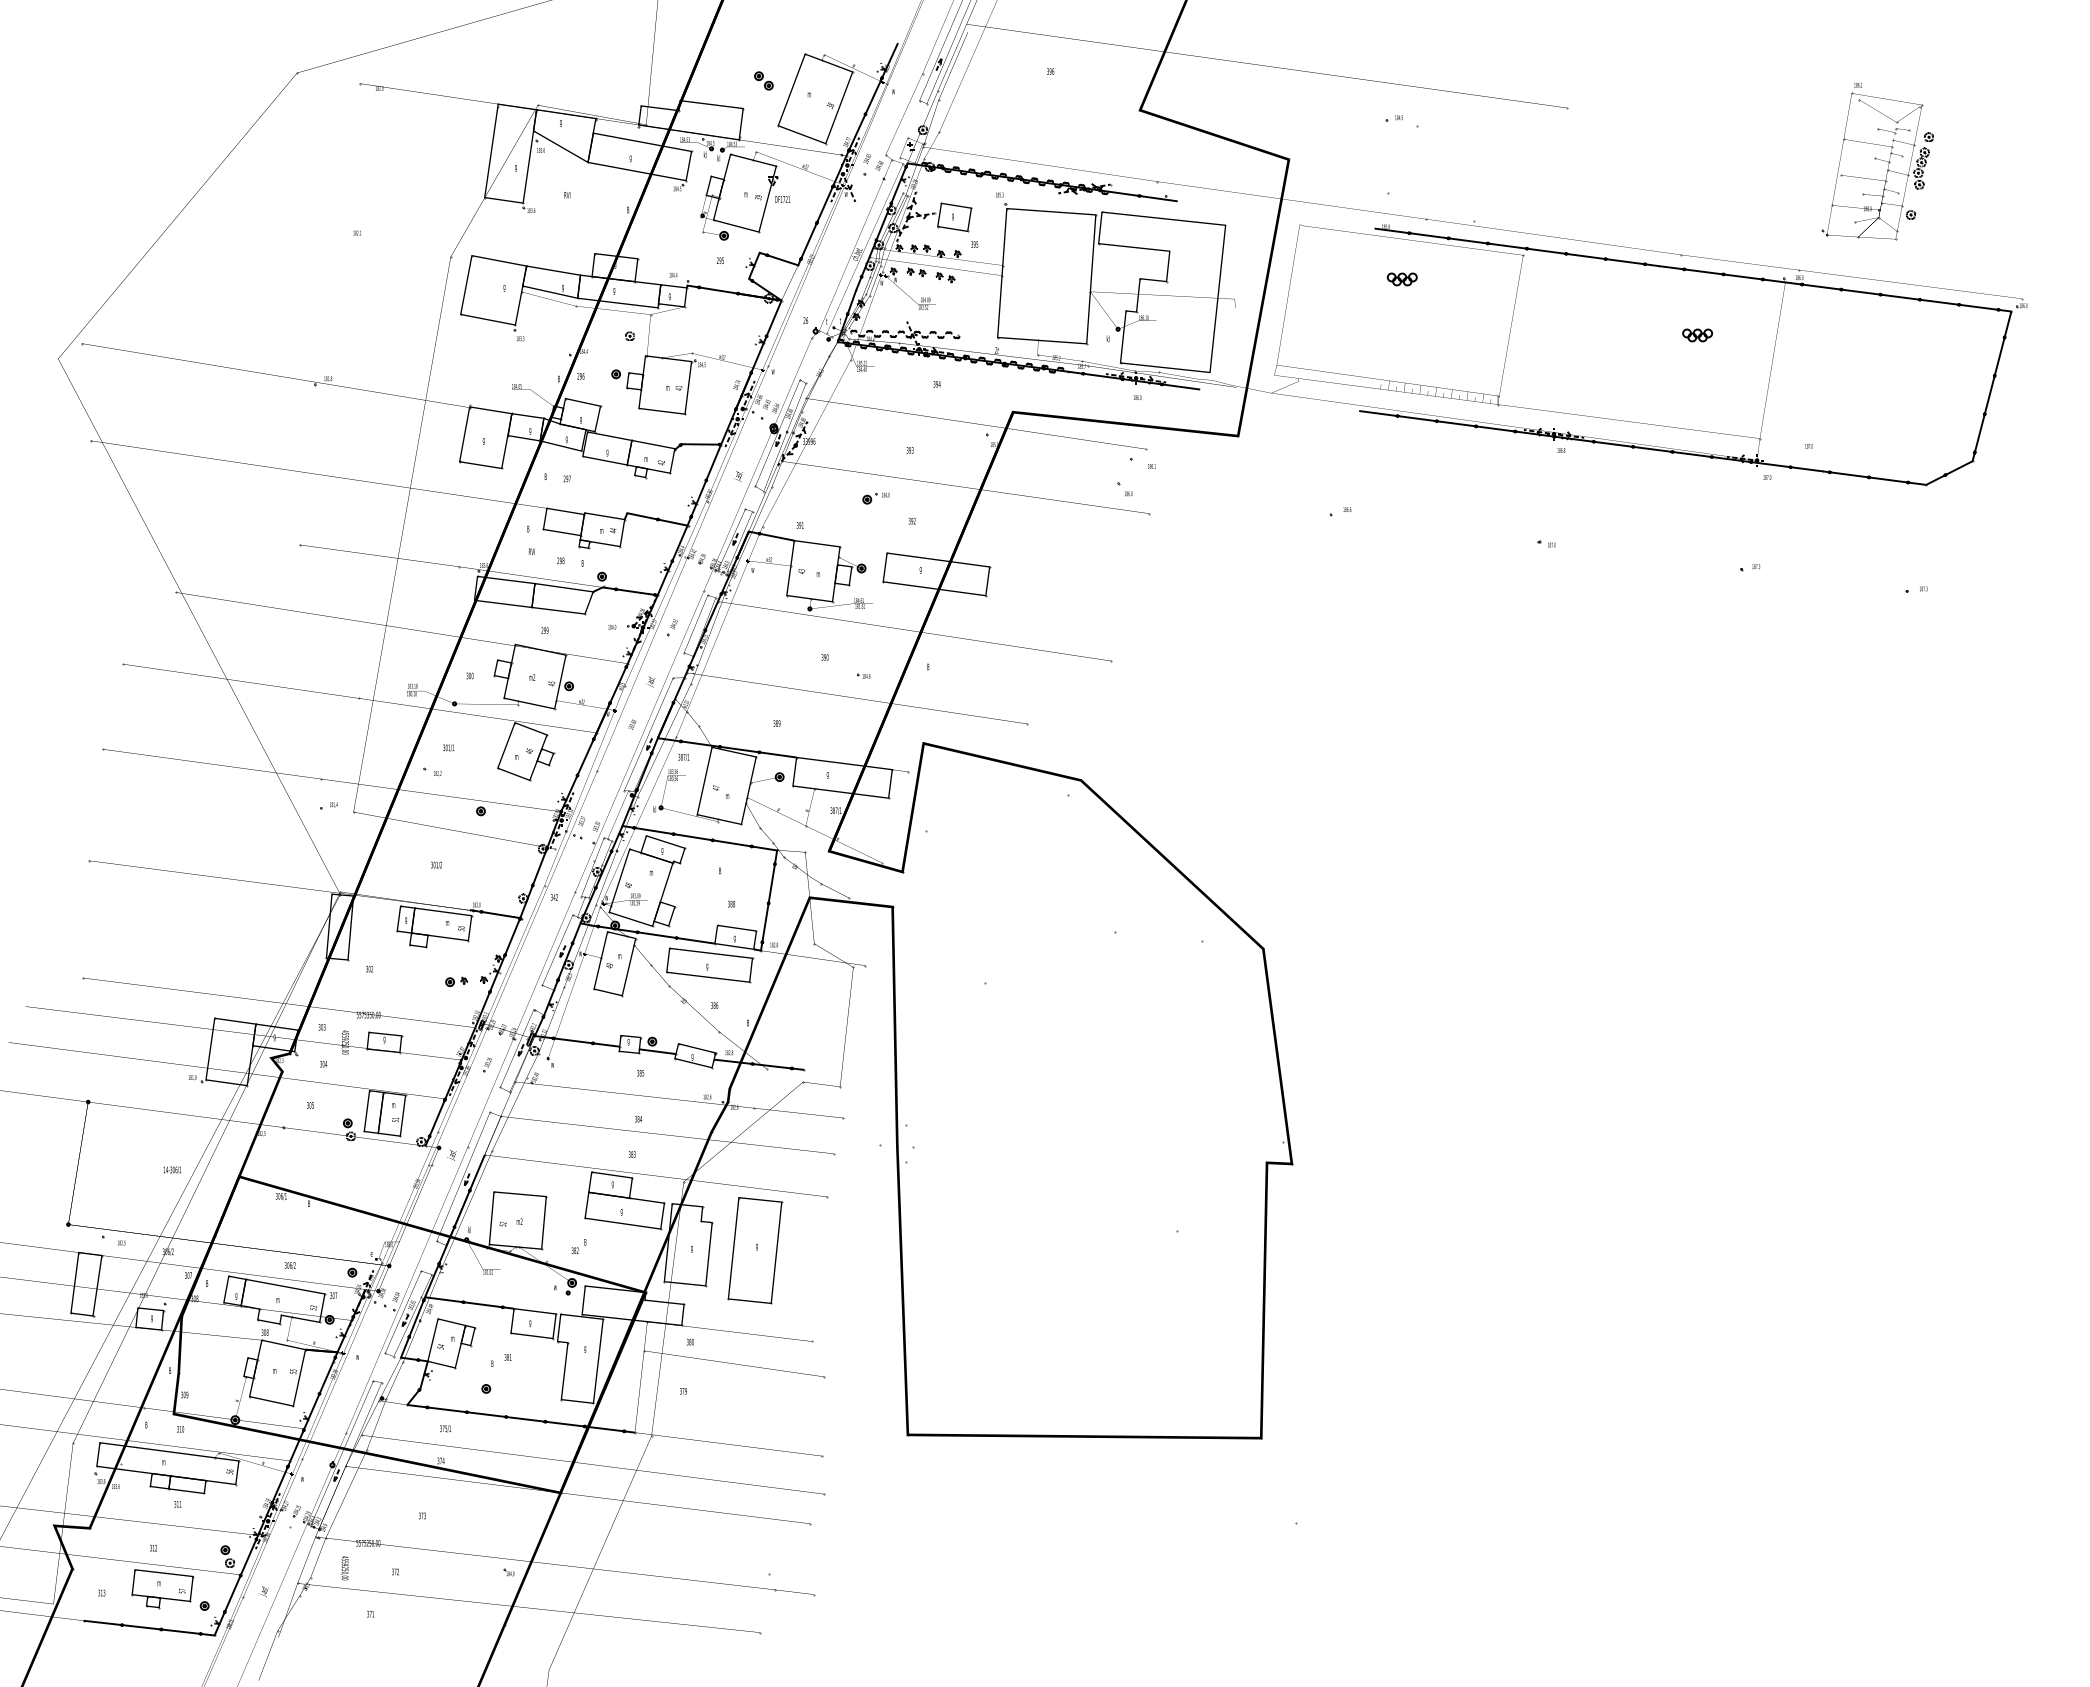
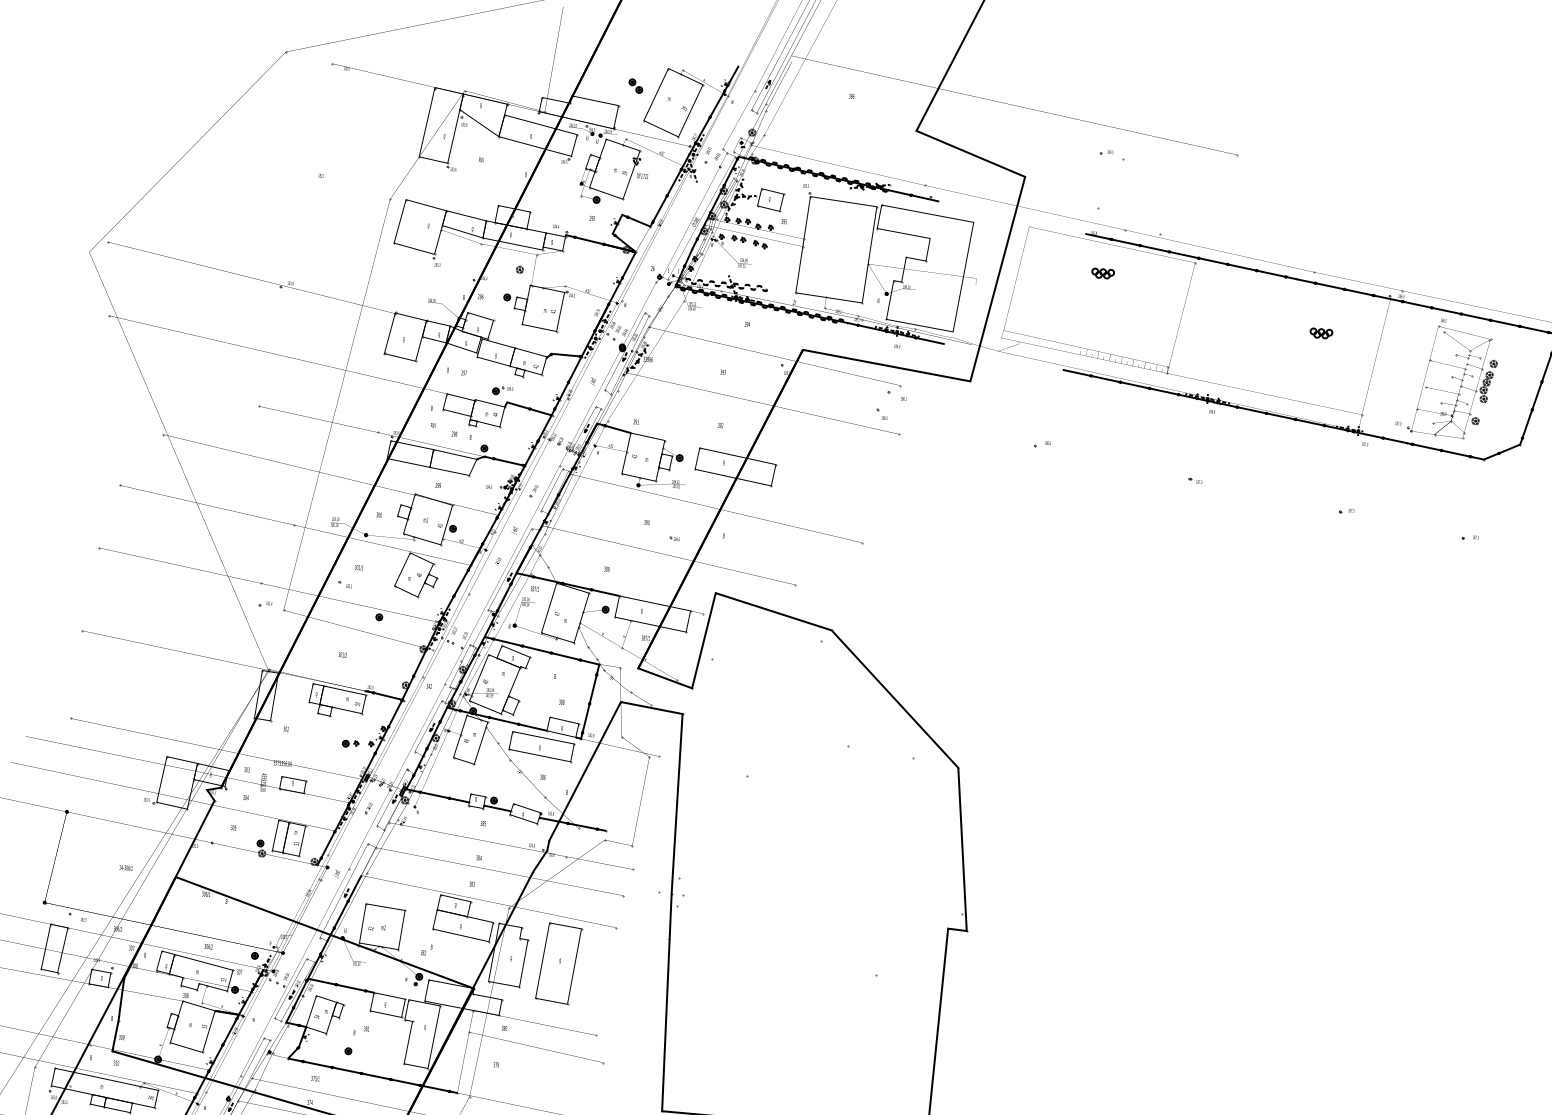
part: (1877, 161) -> (1453, 379), moved
part: (875, 498) -> (502, 390), moved

